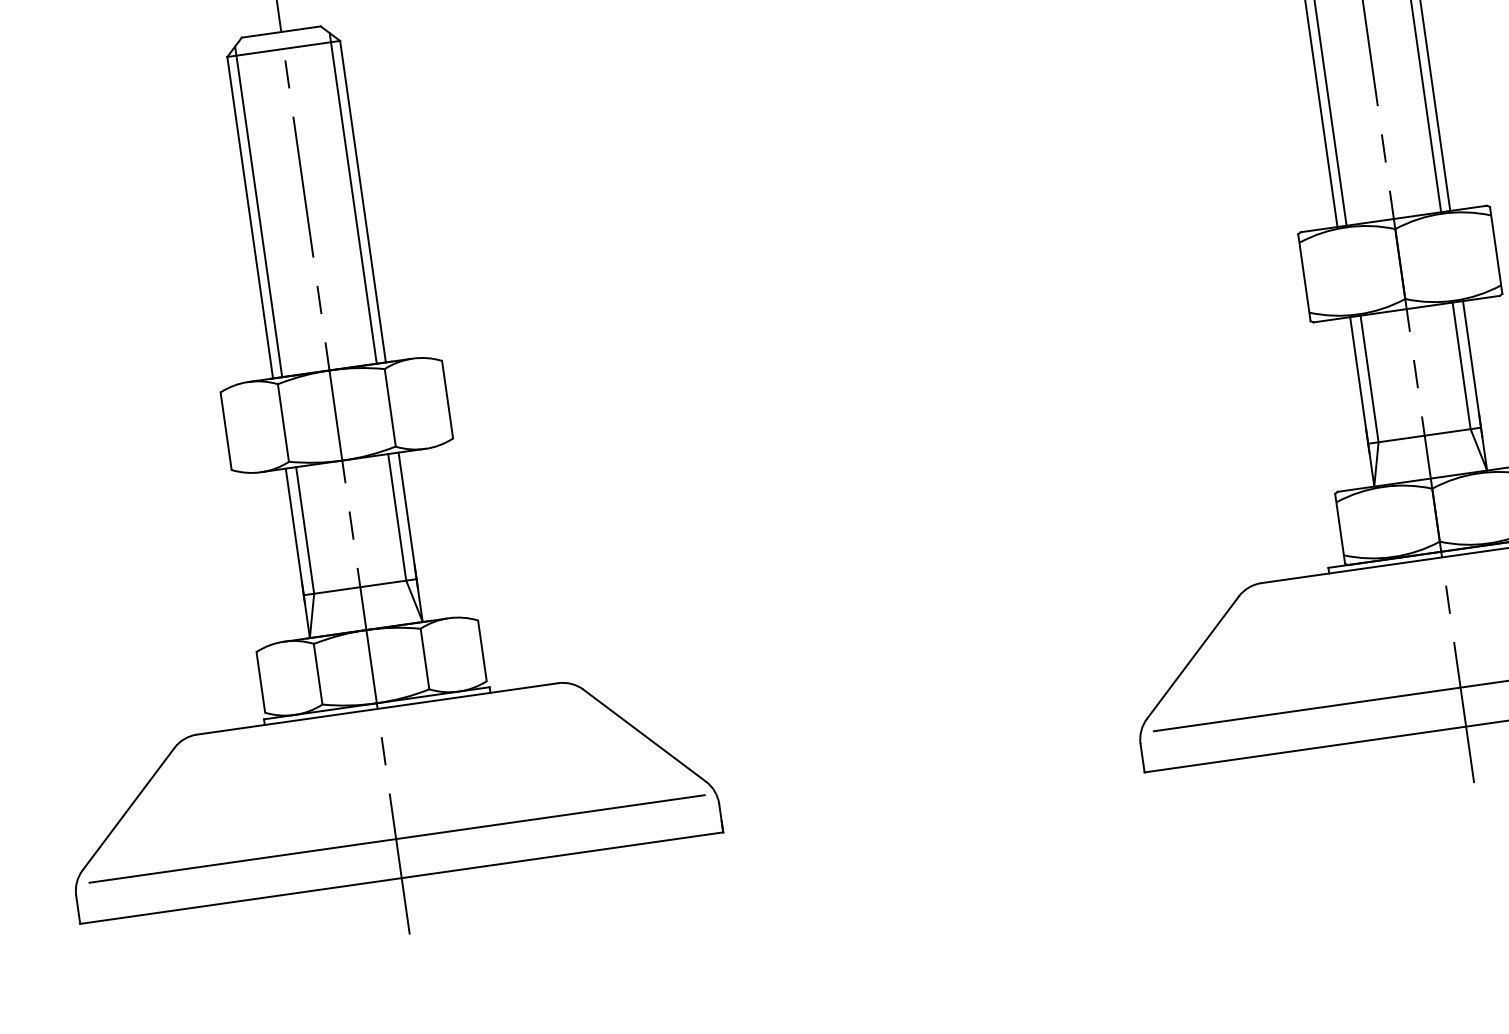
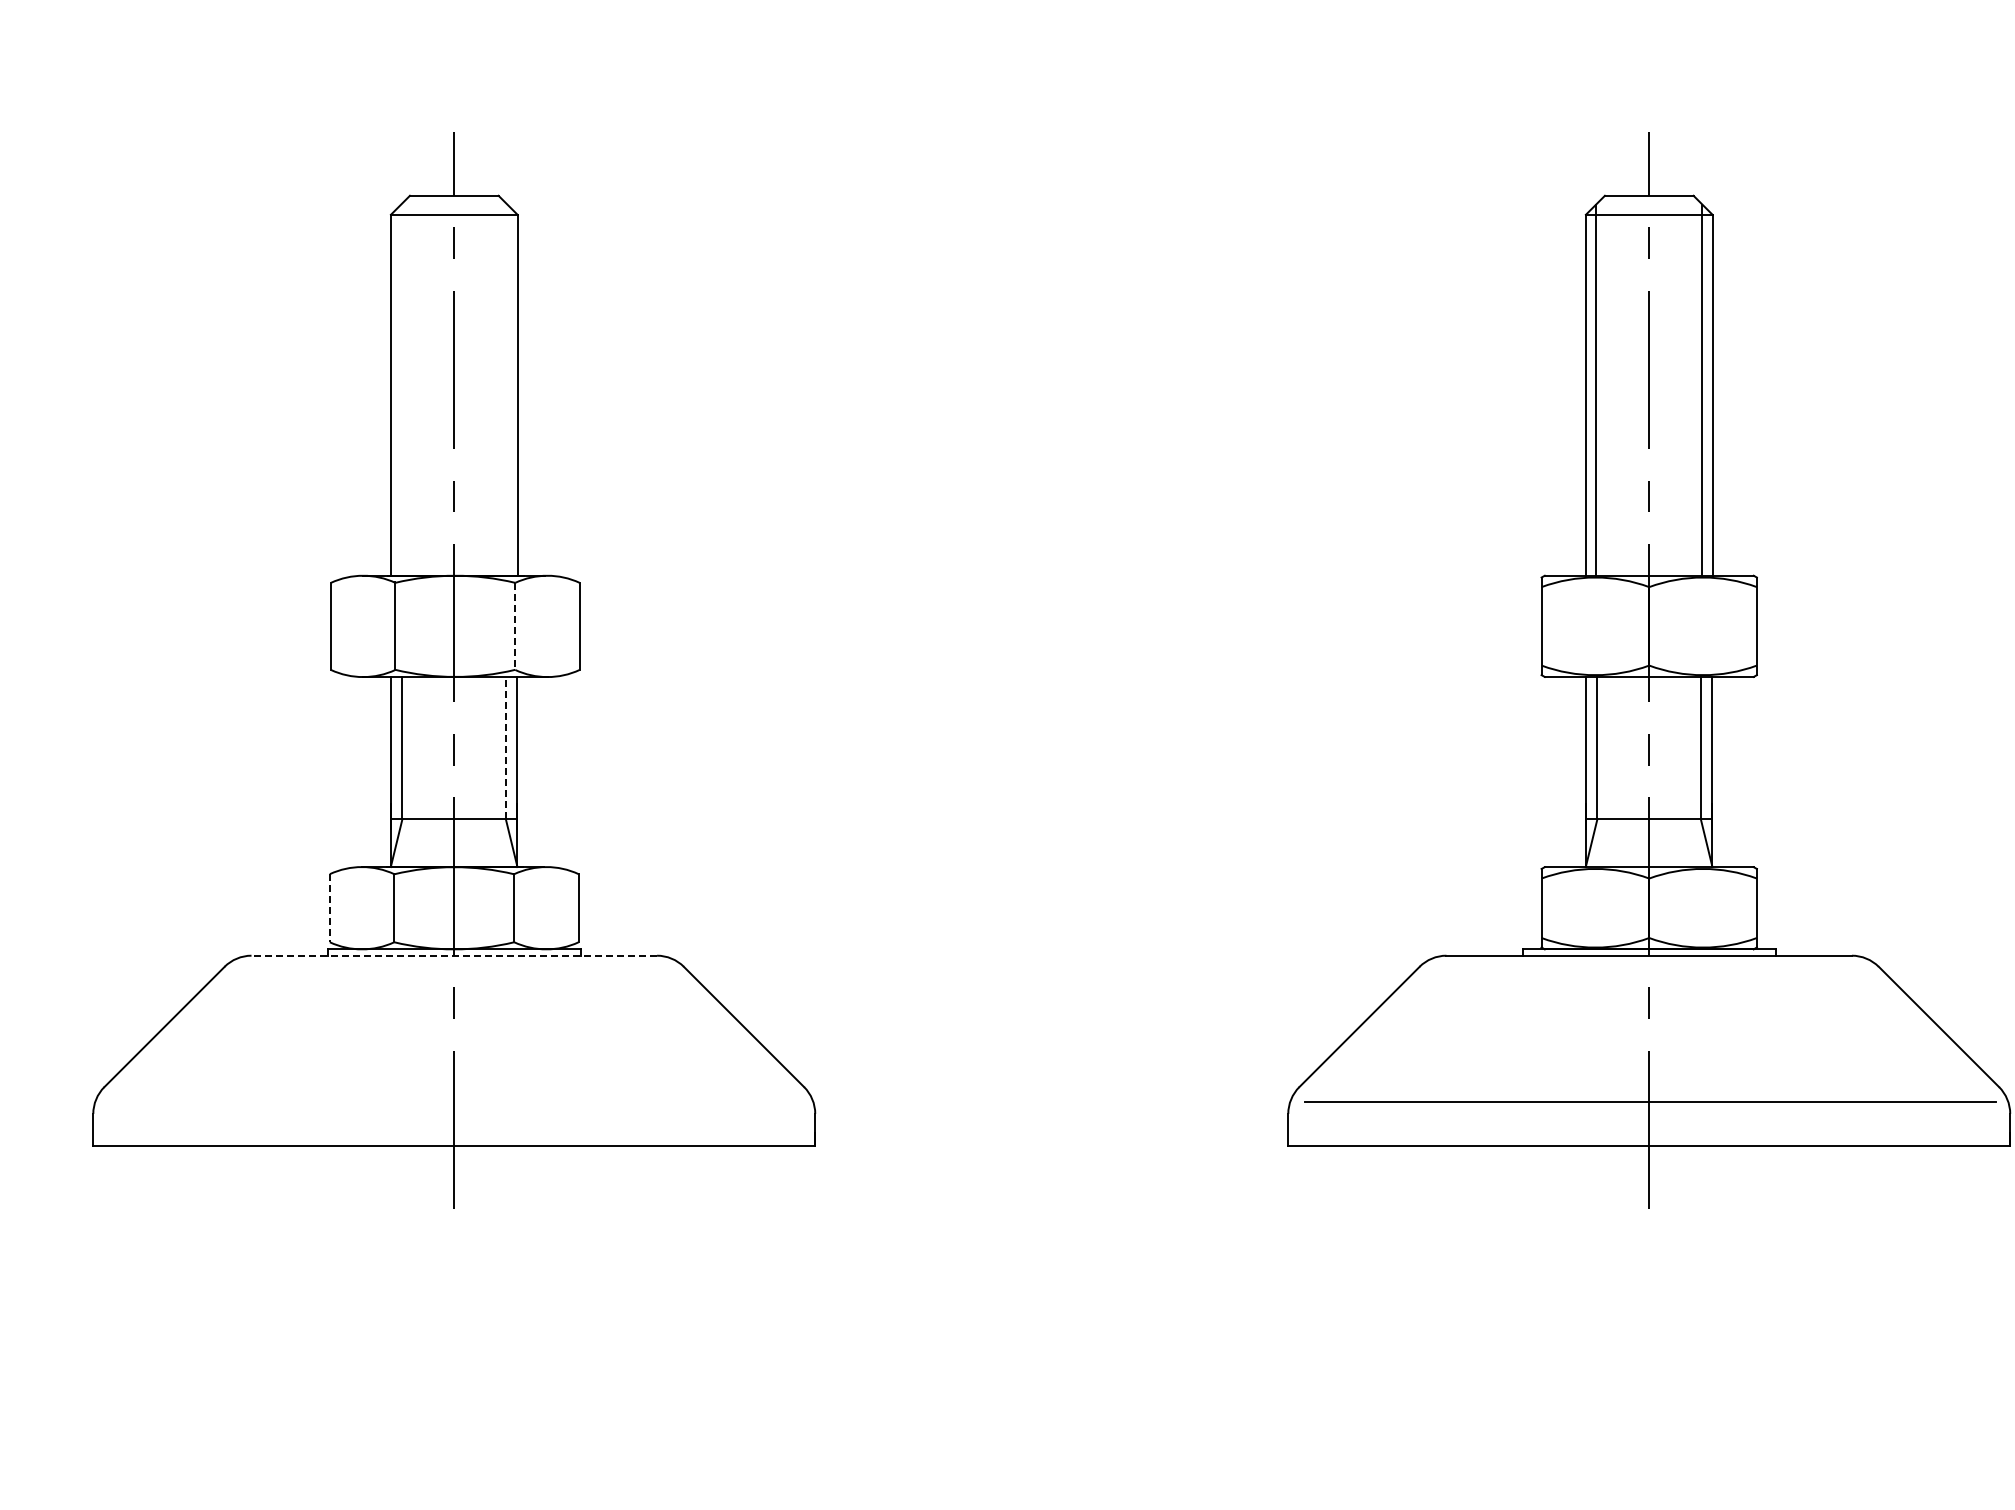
line: (353, 197) -> (507, 389), removed
line: (258, 211) -> (401, 389), removed
line: (390, 407) -> (515, 626), solid -> dashed
line: (396, 516) -> (505, 747), solid -> dashed
line: (260, 682) -> (329, 908), solid -> dashed
line: (377, 708) -> (454, 955), solid -> dashed
line: (397, 838) -> (455, 1101), removed

